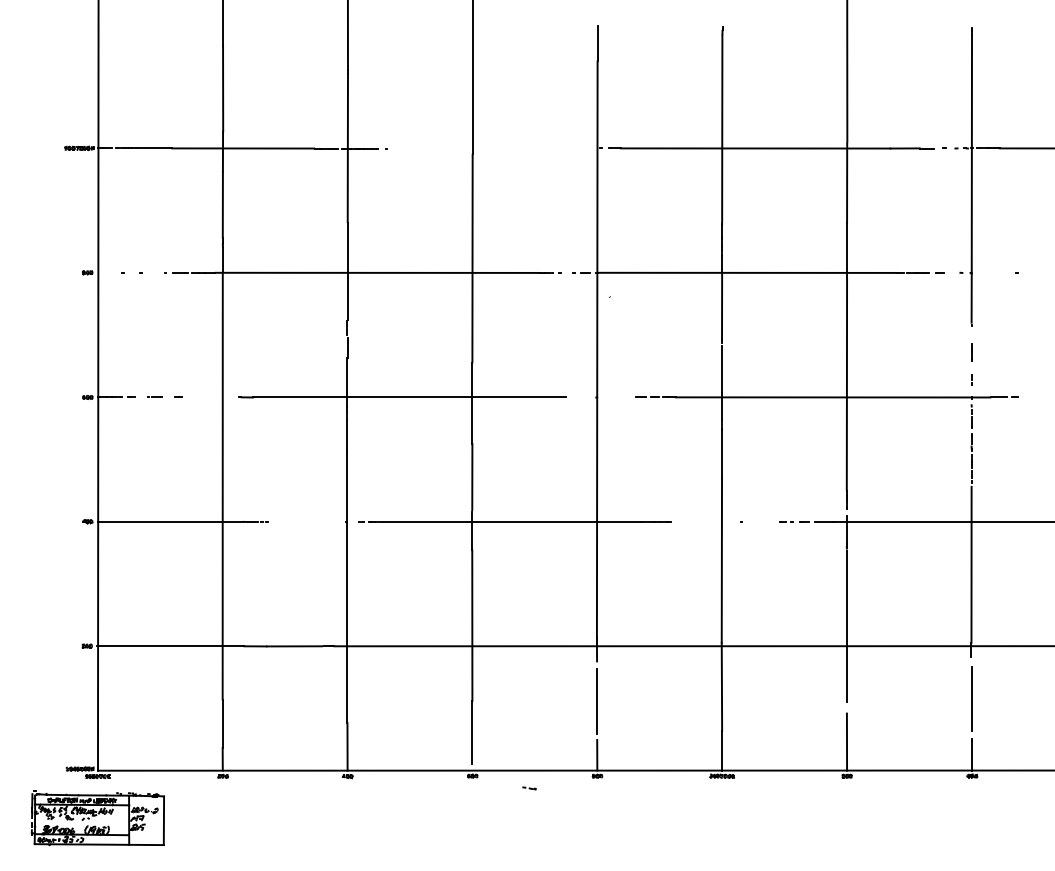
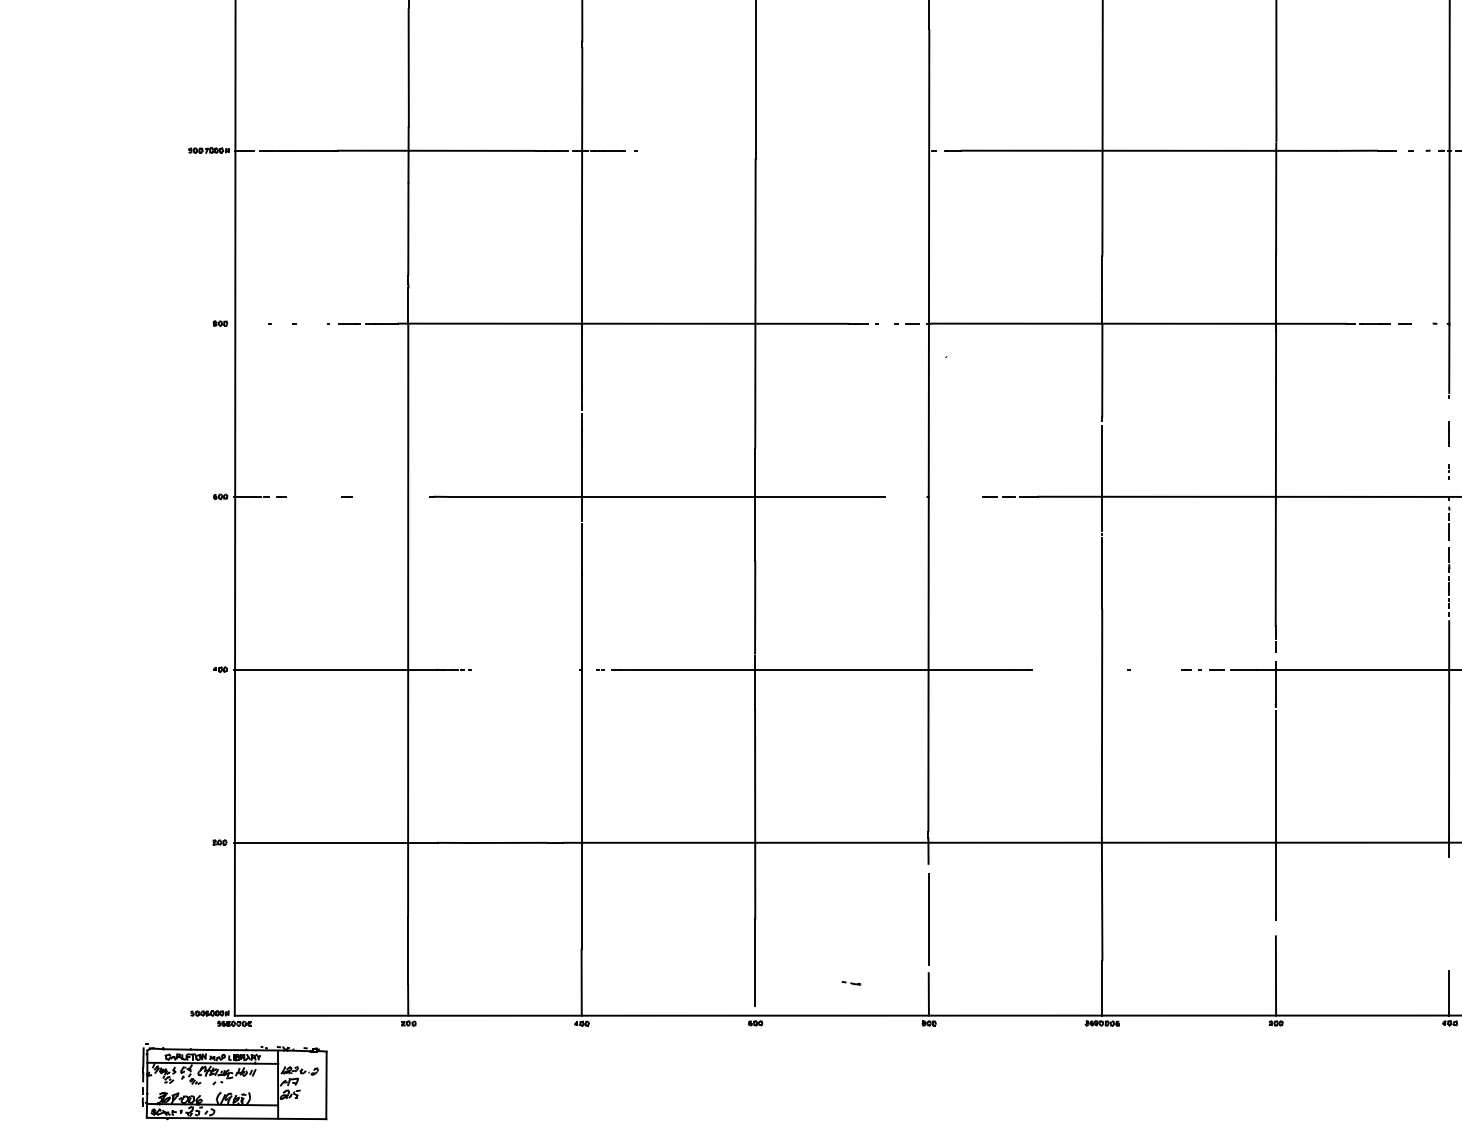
line: (154, 396) -> (313, 495), removed
line: (971, 698) -> (1449, 915), removed
part: (529, 788) -> (851, 983), moved

